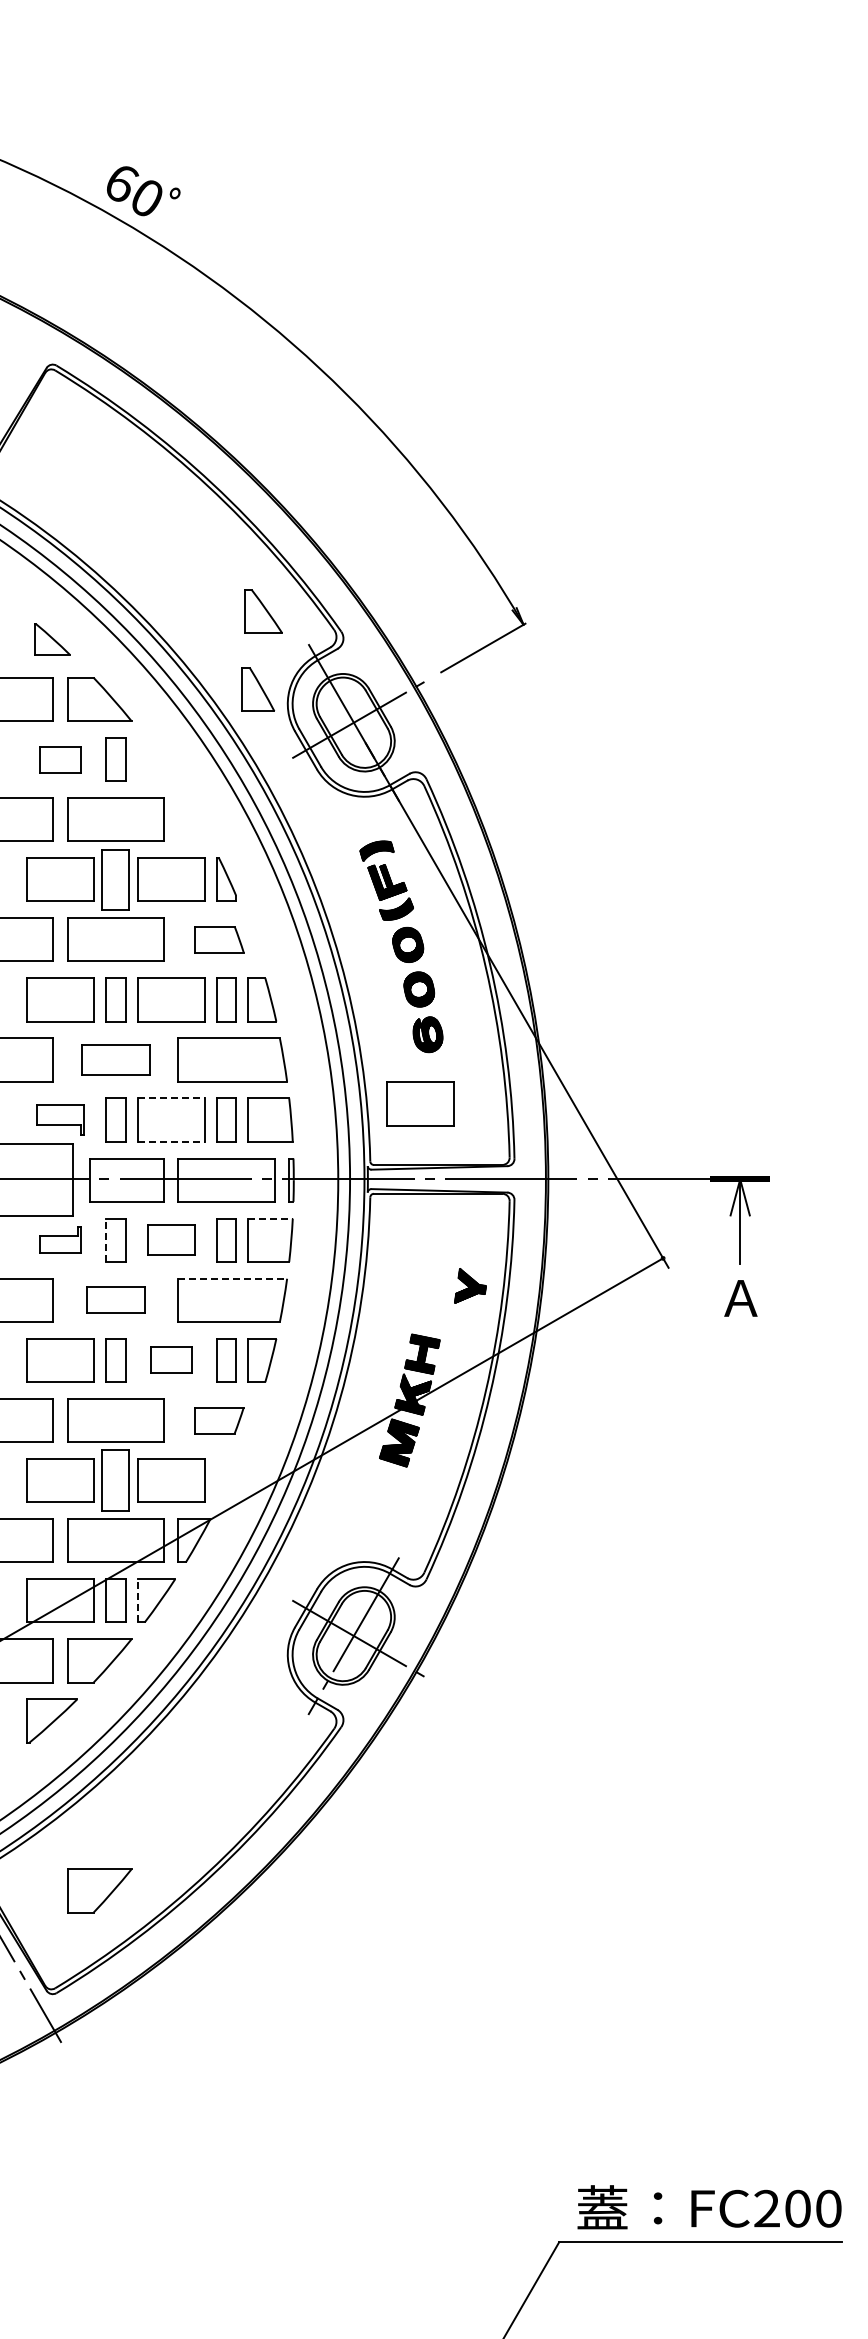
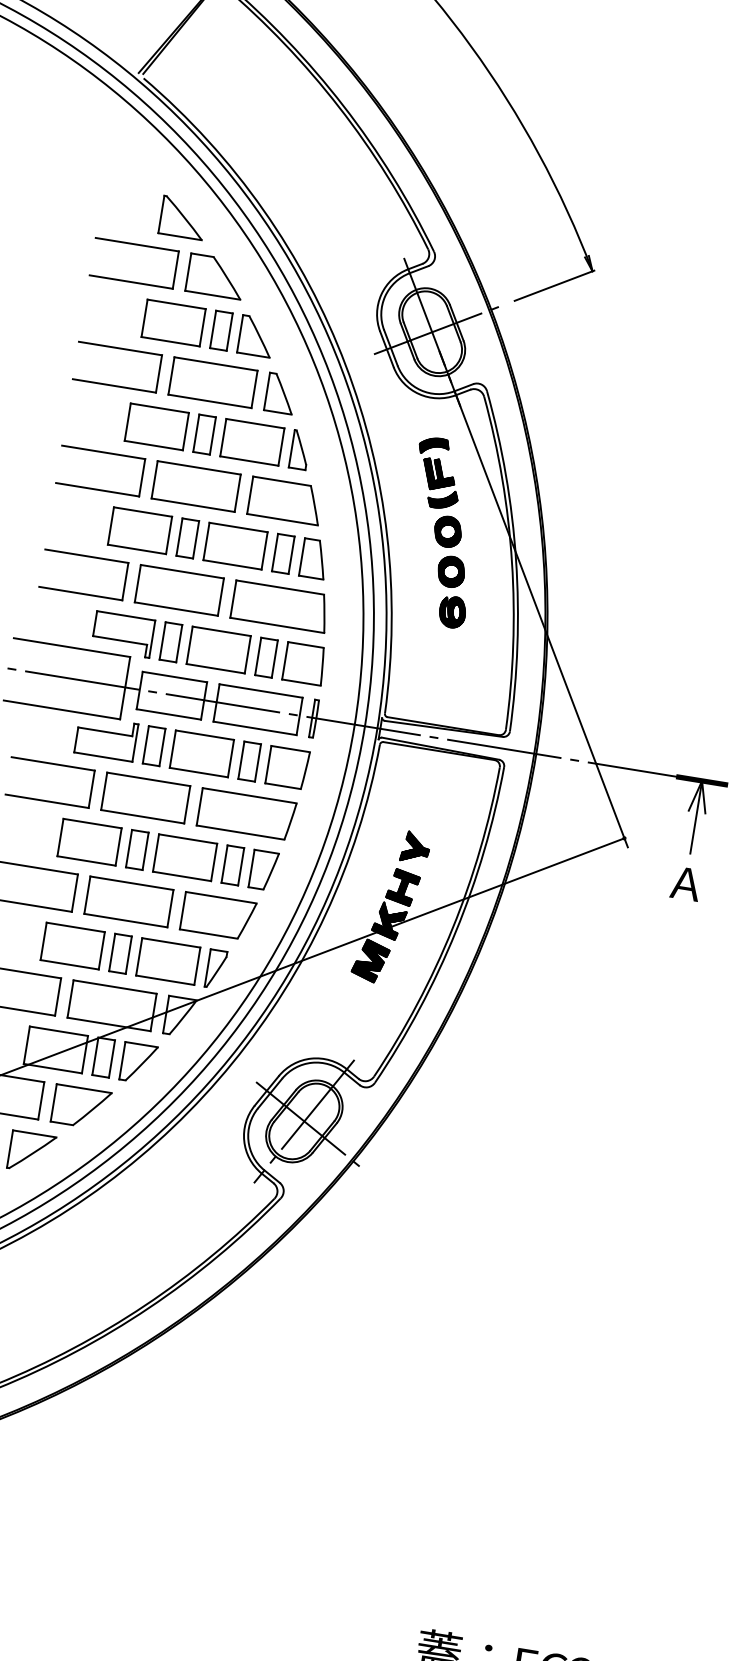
part: (263, 611) -> (256, 336), moved
part: (51, 639) -> (182, 217), size x1.43
part: (258, 689) -> (280, 393), moved
part: (60, 759) -> (173, 322), size x1.67
part: (115, 879) -> (204, 434), size x0.71
part: (218, 939) -> (284, 500), size x1.67
part: (115, 1059) -> (179, 589), size x1.43
line: (171, 1098) -> (221, 631), dashed -> solid
part: (420, 1103) -> (436, 670), removed
part: (60, 1119) -> (123, 634), size x1.43
line: (171, 1141) -> (215, 668), dashed -> solid
line: (270, 1218) -> (290, 748), dashed -> solid
part: (60, 1240) -> (106, 738), size x1.67
line: (106, 1240) -> (145, 745), dashed -> solid
part: (171, 1240) -> (202, 754), size x1.43
line: (233, 1278) -> (250, 795), dashed -> solid
part: (470, 1285) -> (415, 847), moved
part: (115, 1300) -> (145, 798), size x1.67
part: (171, 1360) -> (185, 857), size x1.67
part: (218, 1420) -> (217, 916), size x1.67
part: (115, 1480) -> (120, 953), size x0.71
part: (226, 1480) -> (216, 969), added
line: (137, 1600) -> (122, 1060), dashed -> solid
part: (99, 1890) -> (48, 1305), removed

